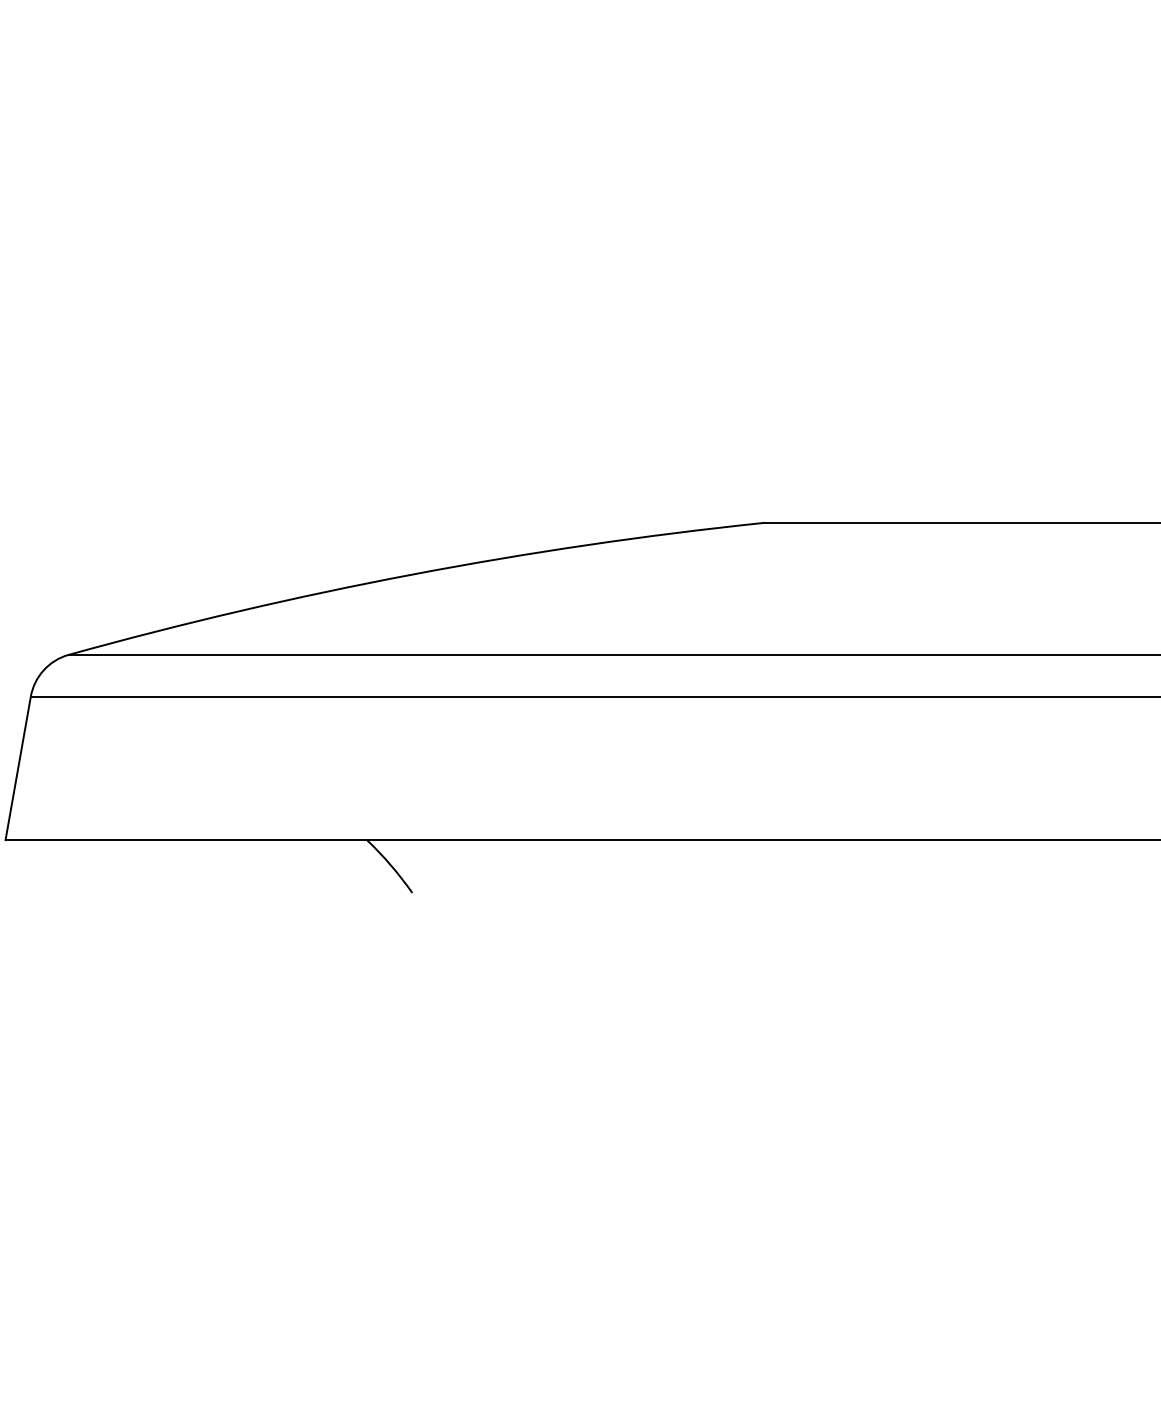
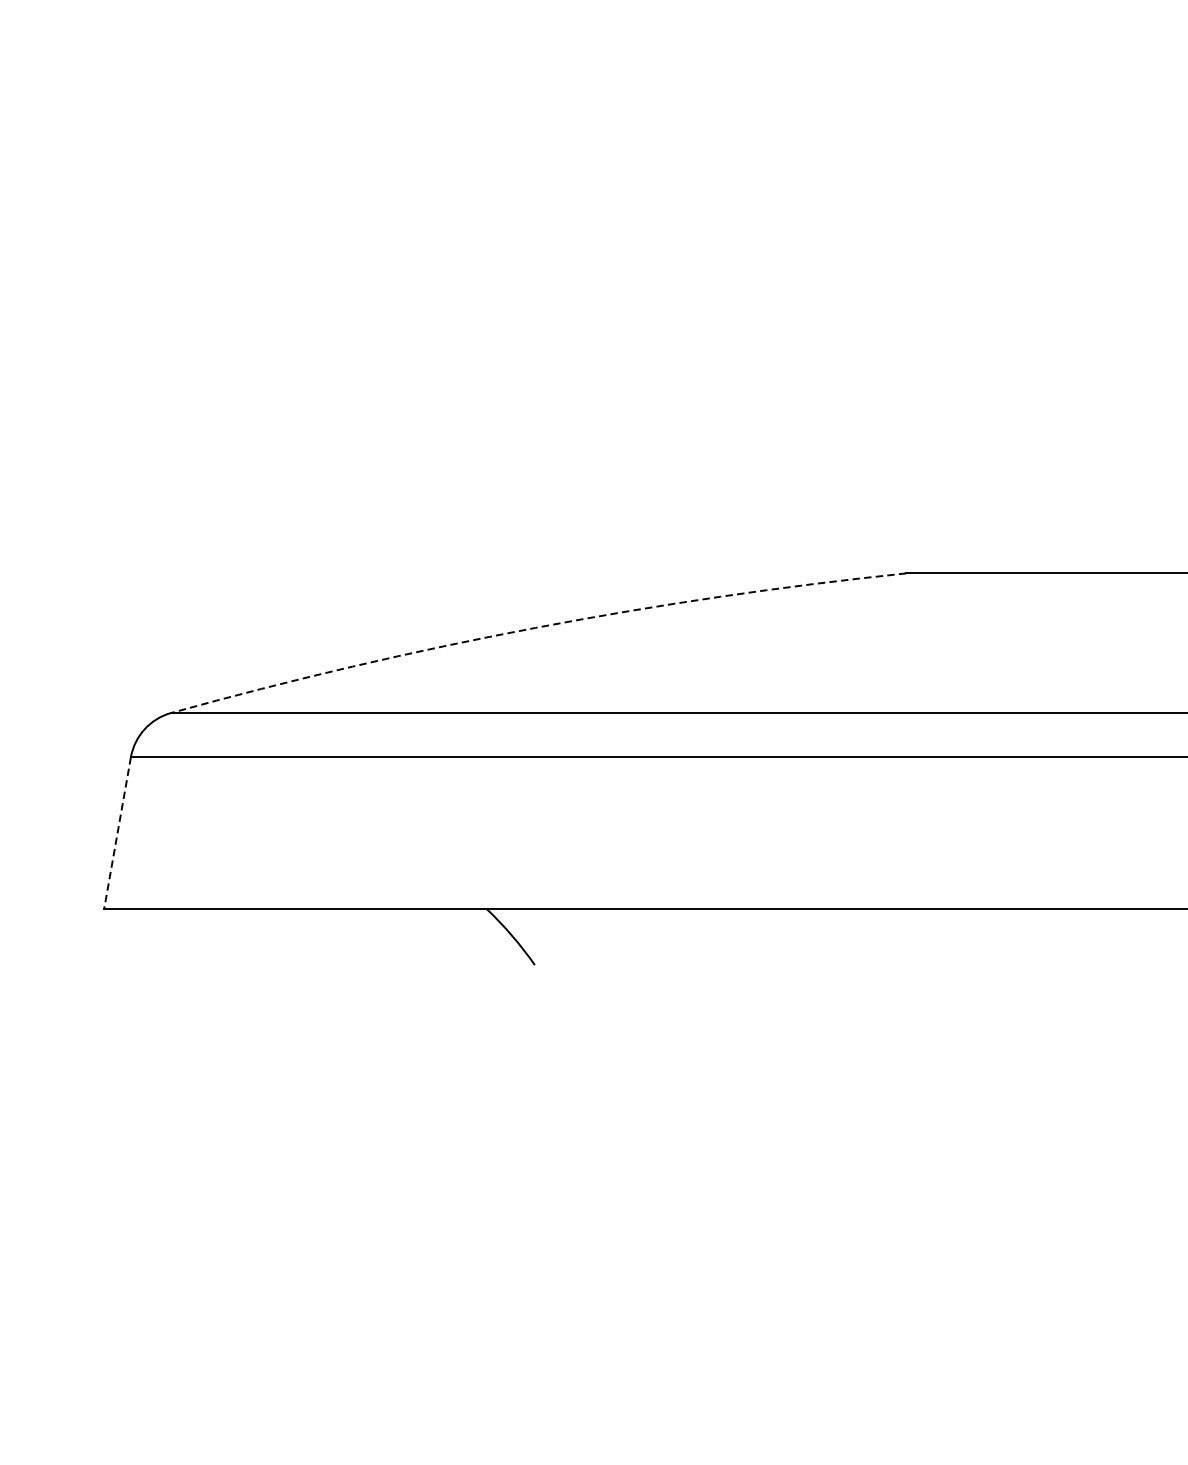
arc: (413, 574) -> (536, 627), solid -> dashed
line: (18, 768) -> (117, 833), solid -> dashed

